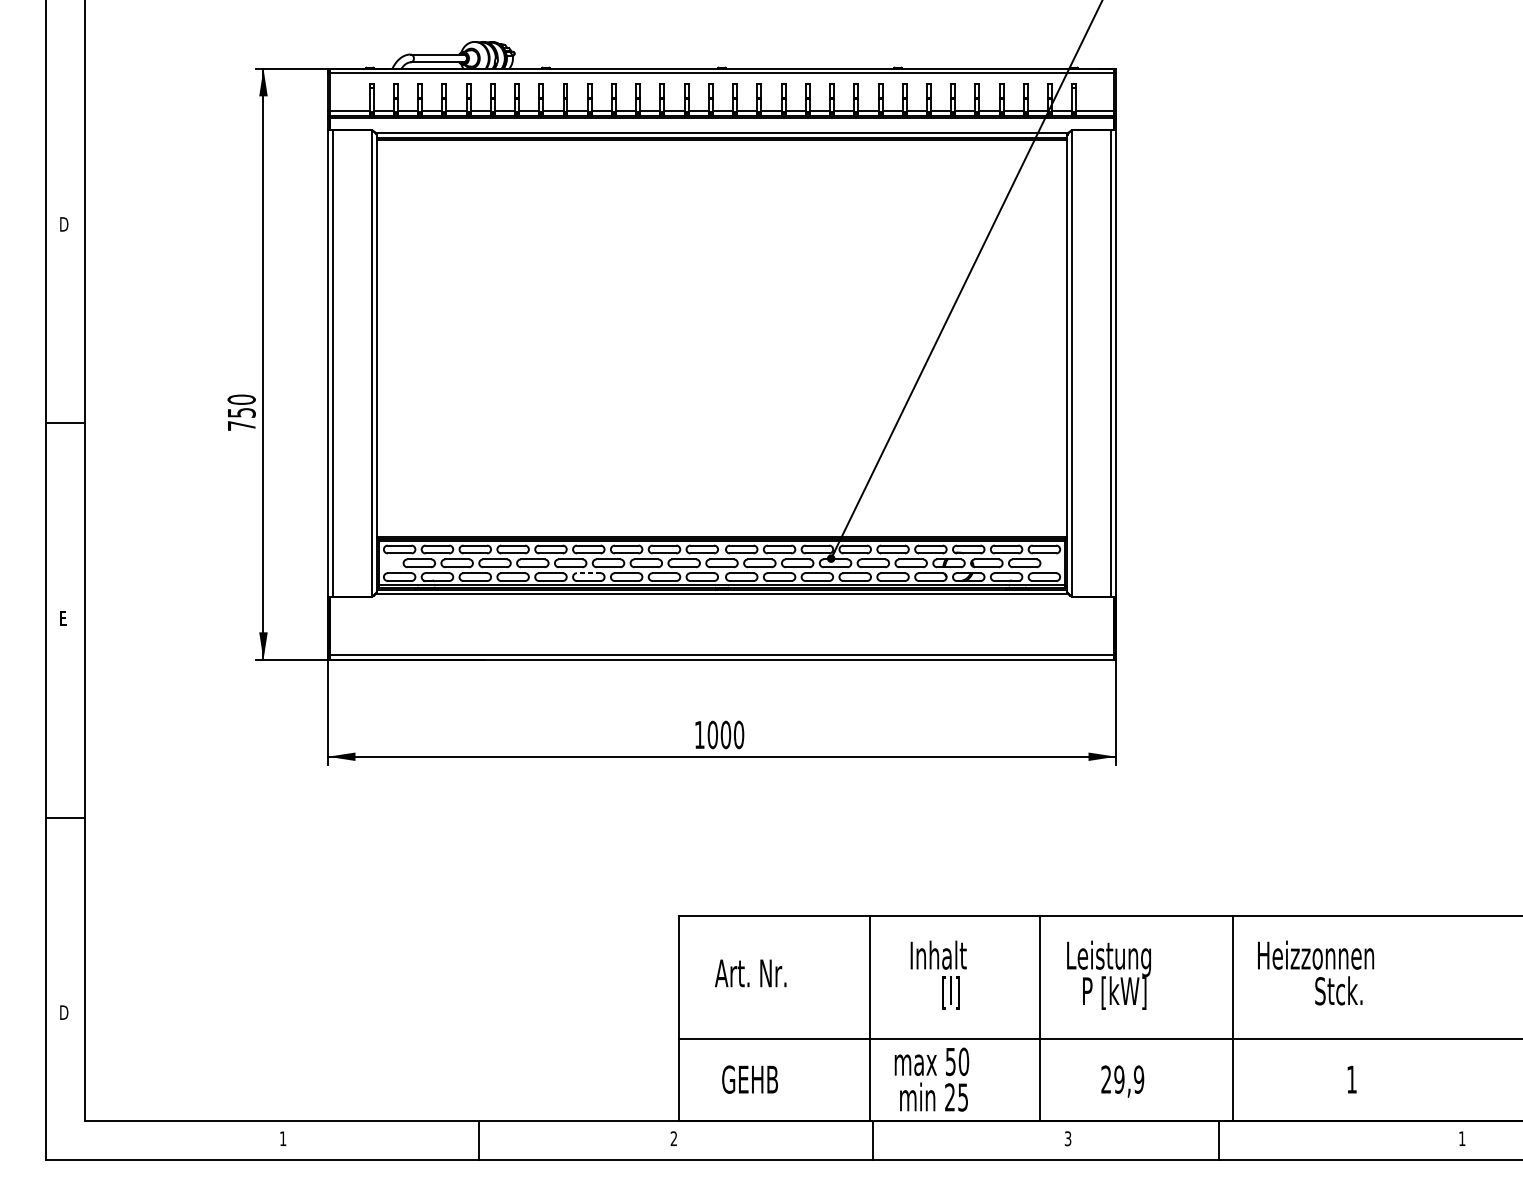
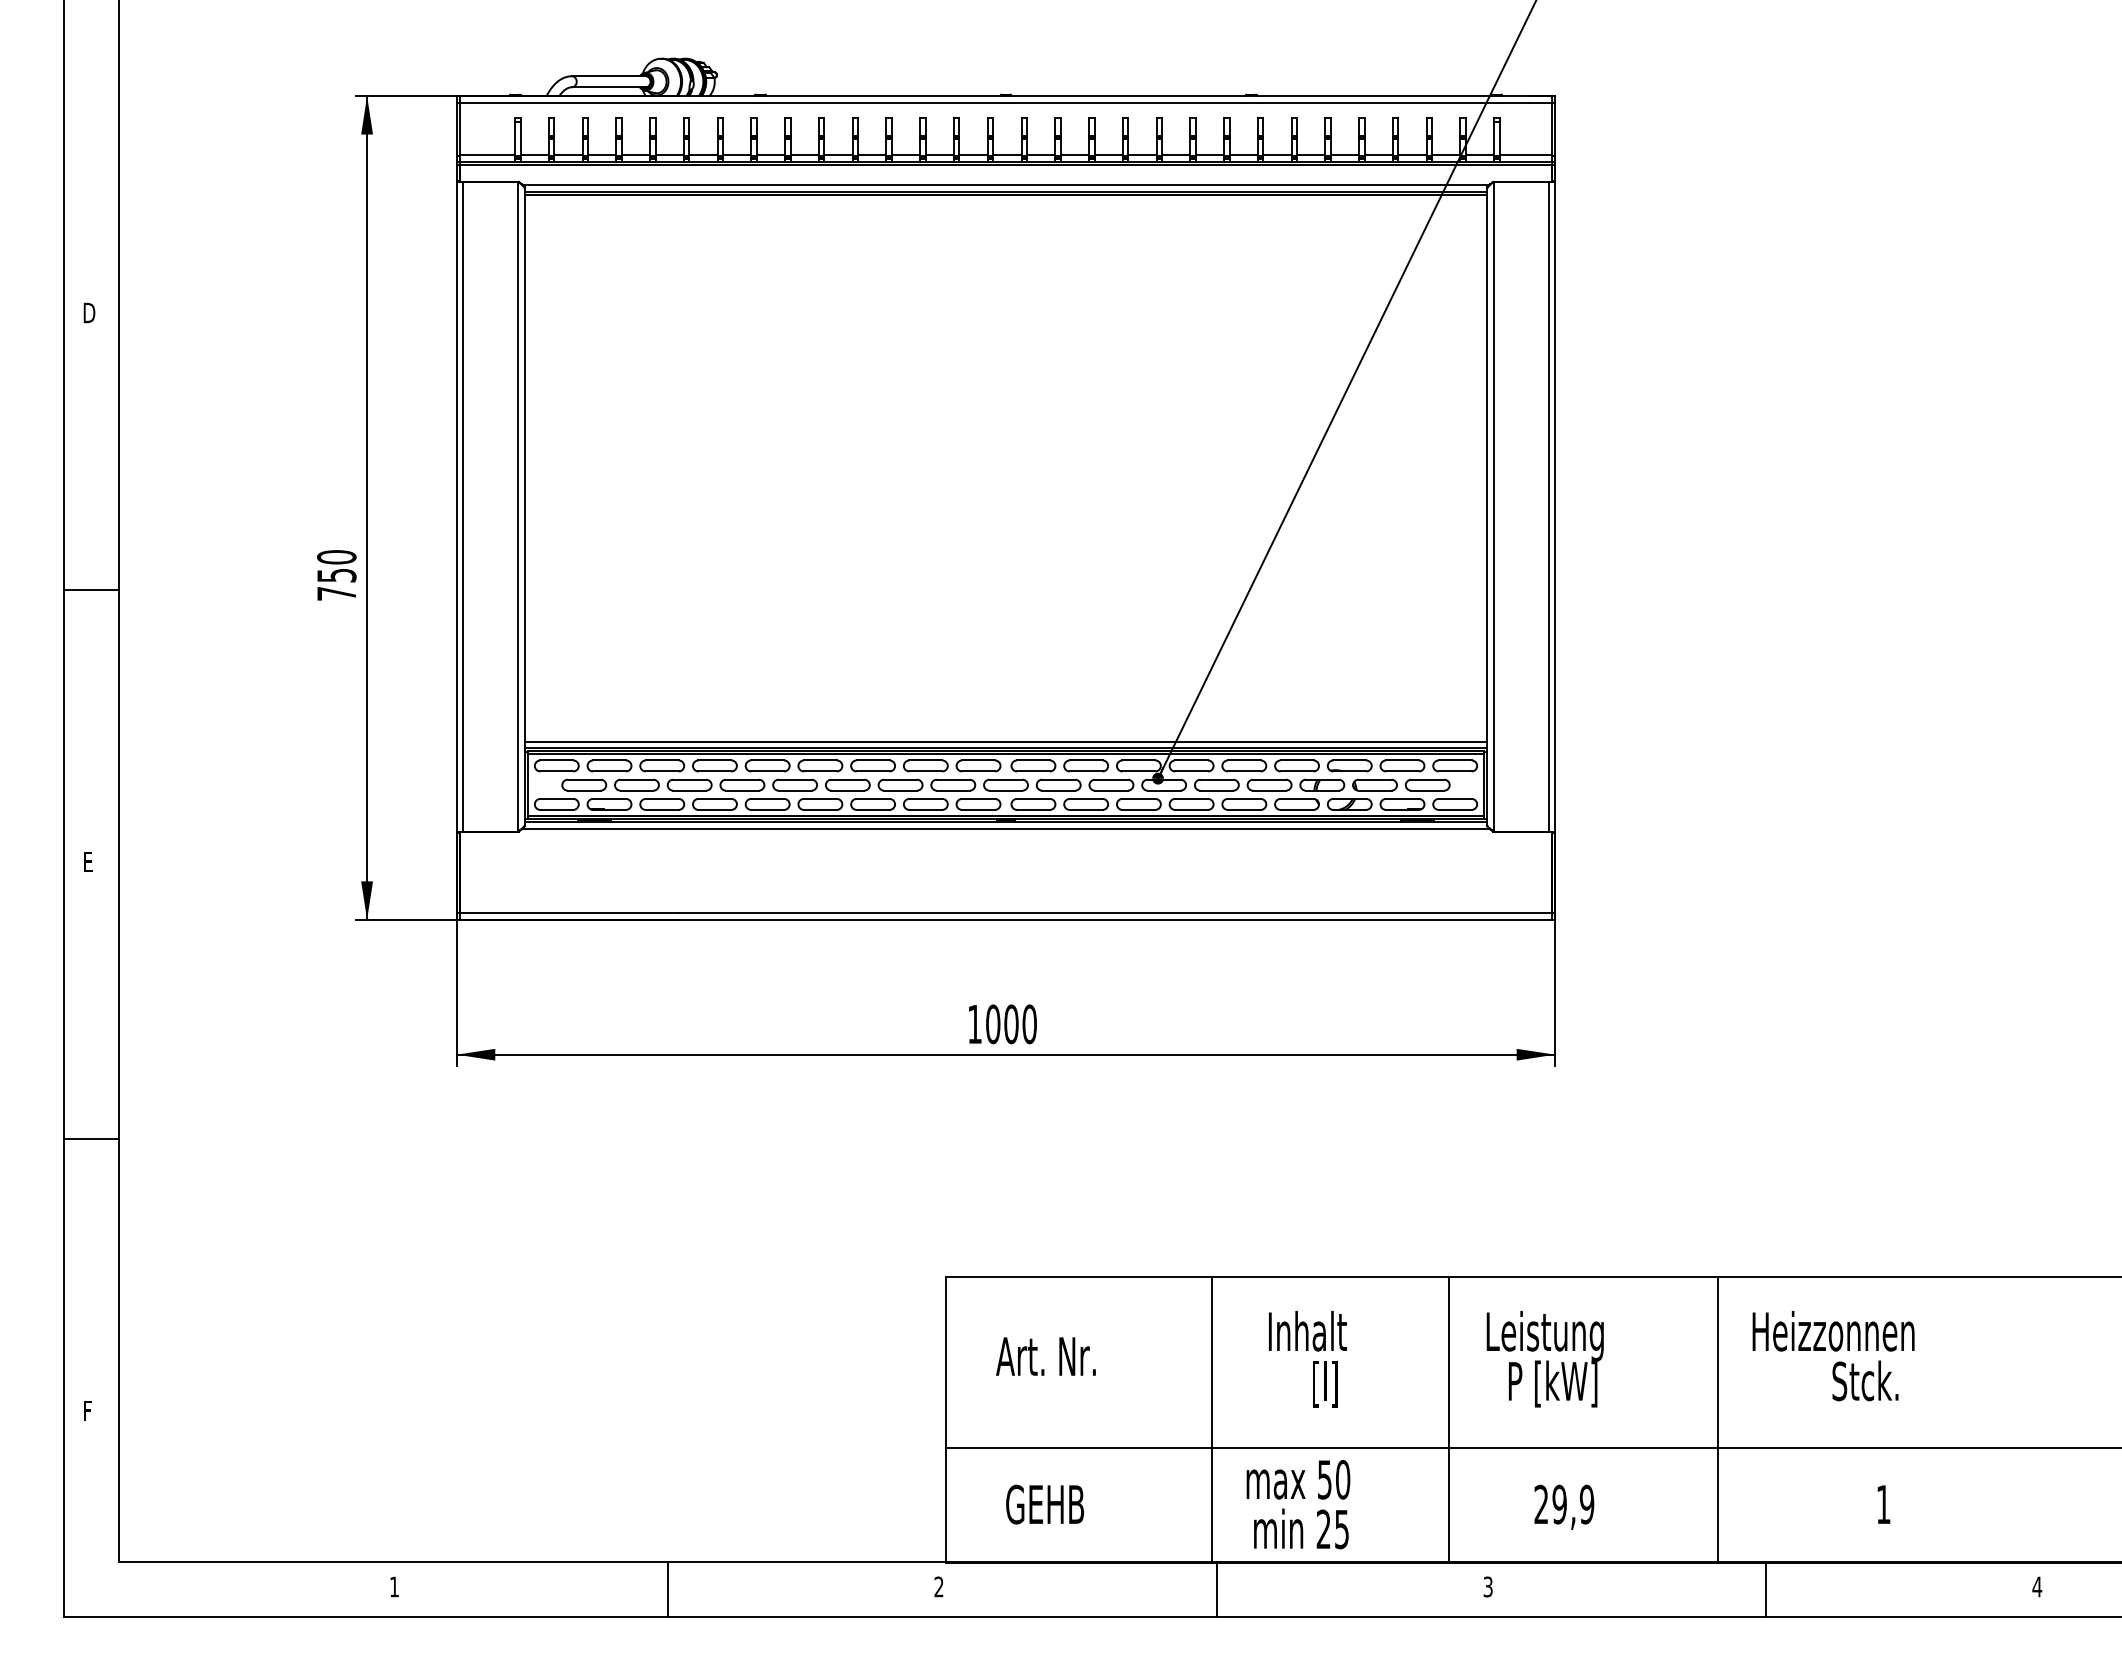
line: (721, 532) -> (1005, 742), added
line: (588, 572) -> (819, 798), dashed -> solid
text: (64, 1012) -> (89, 1411), D -> F
text: (1462, 1138) -> (2037, 1586), 1 -> 4
line: (1218, 1140) -> (1765, 1589), moved

